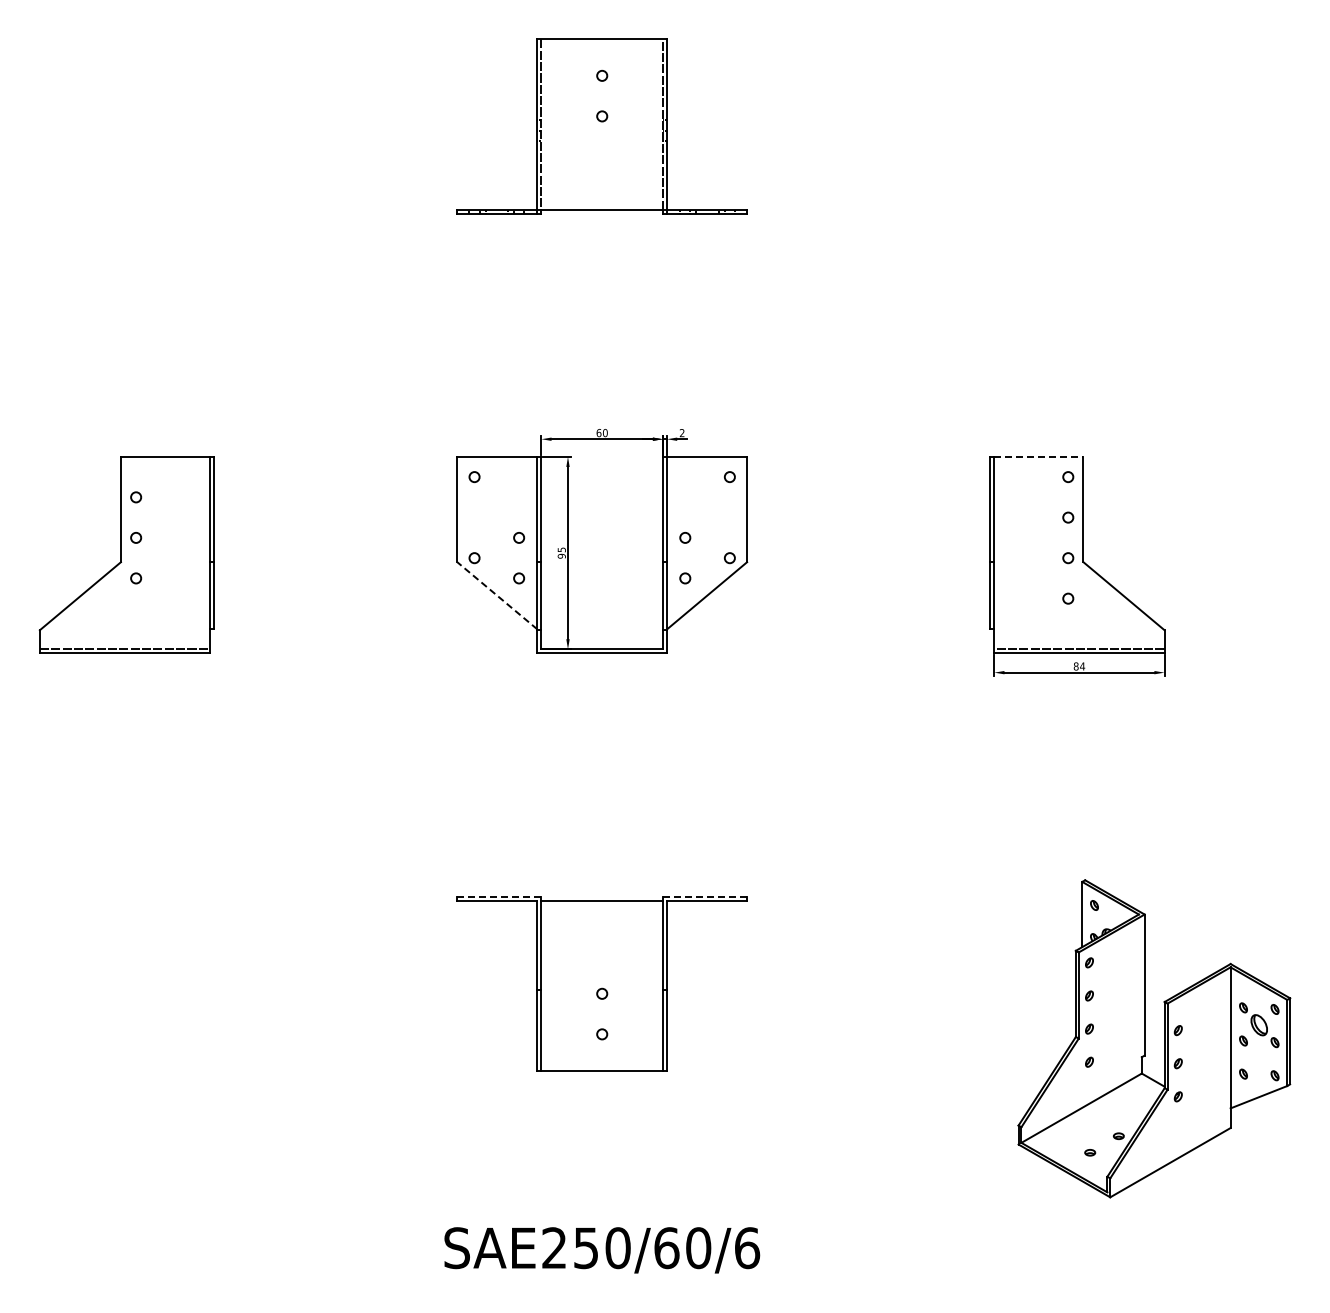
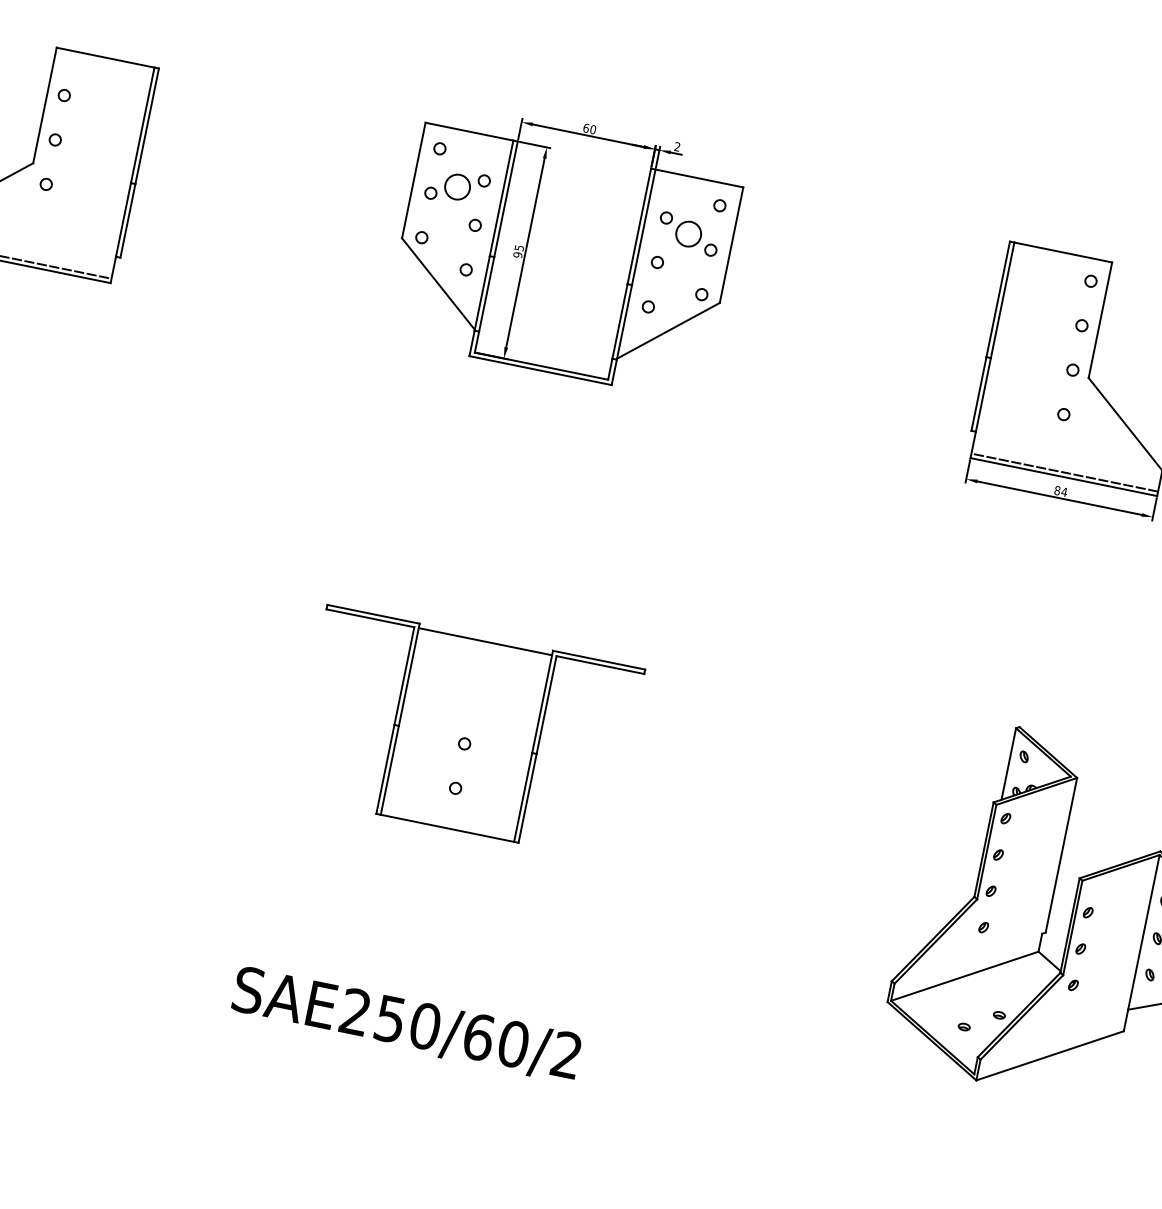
line: (1038, 456) -> (1062, 252), dashed -> solid
part: (496, 507) -> (457, 187), added
part: (707, 507) -> (688, 234), added
line: (496, 595) -> (437, 283), dashed -> solid
line: (498, 896) -> (372, 614), dashed -> solid
line: (705, 896) -> (599, 660), dashed -> solid
text: (747, 1248) -> (567, 1055), SAE250/60/6 -> SAE250/60/2

